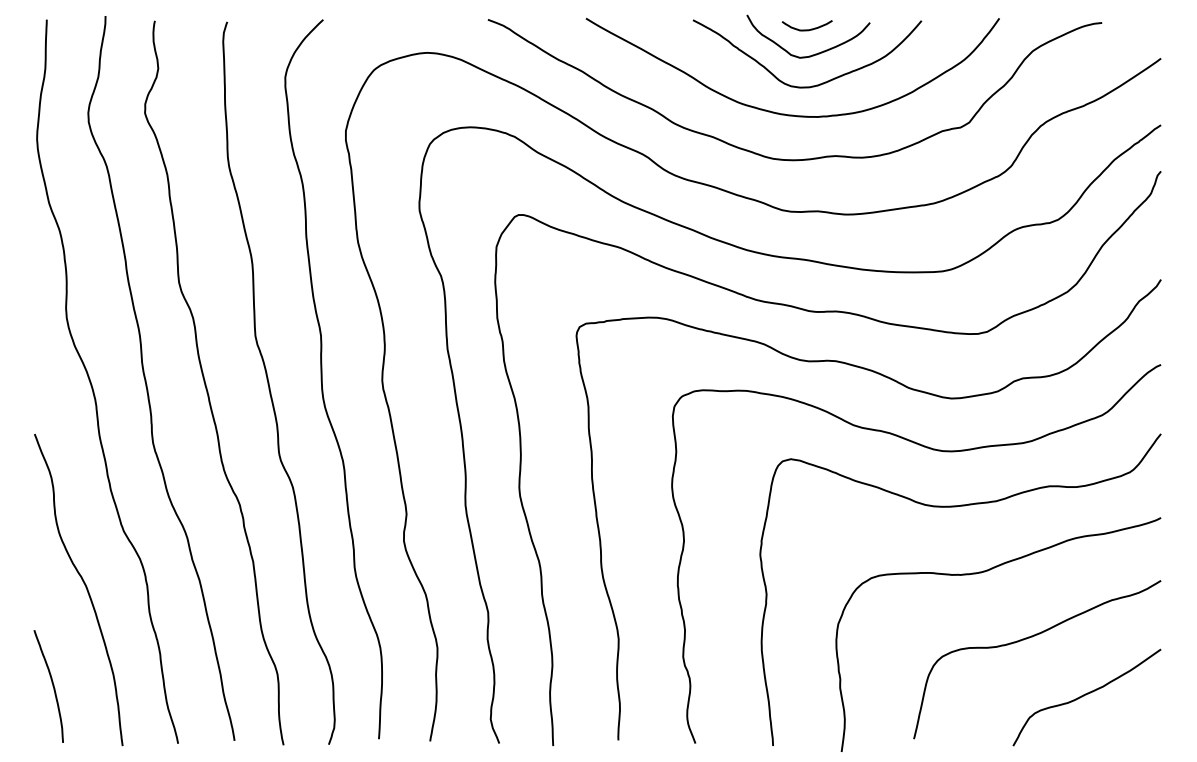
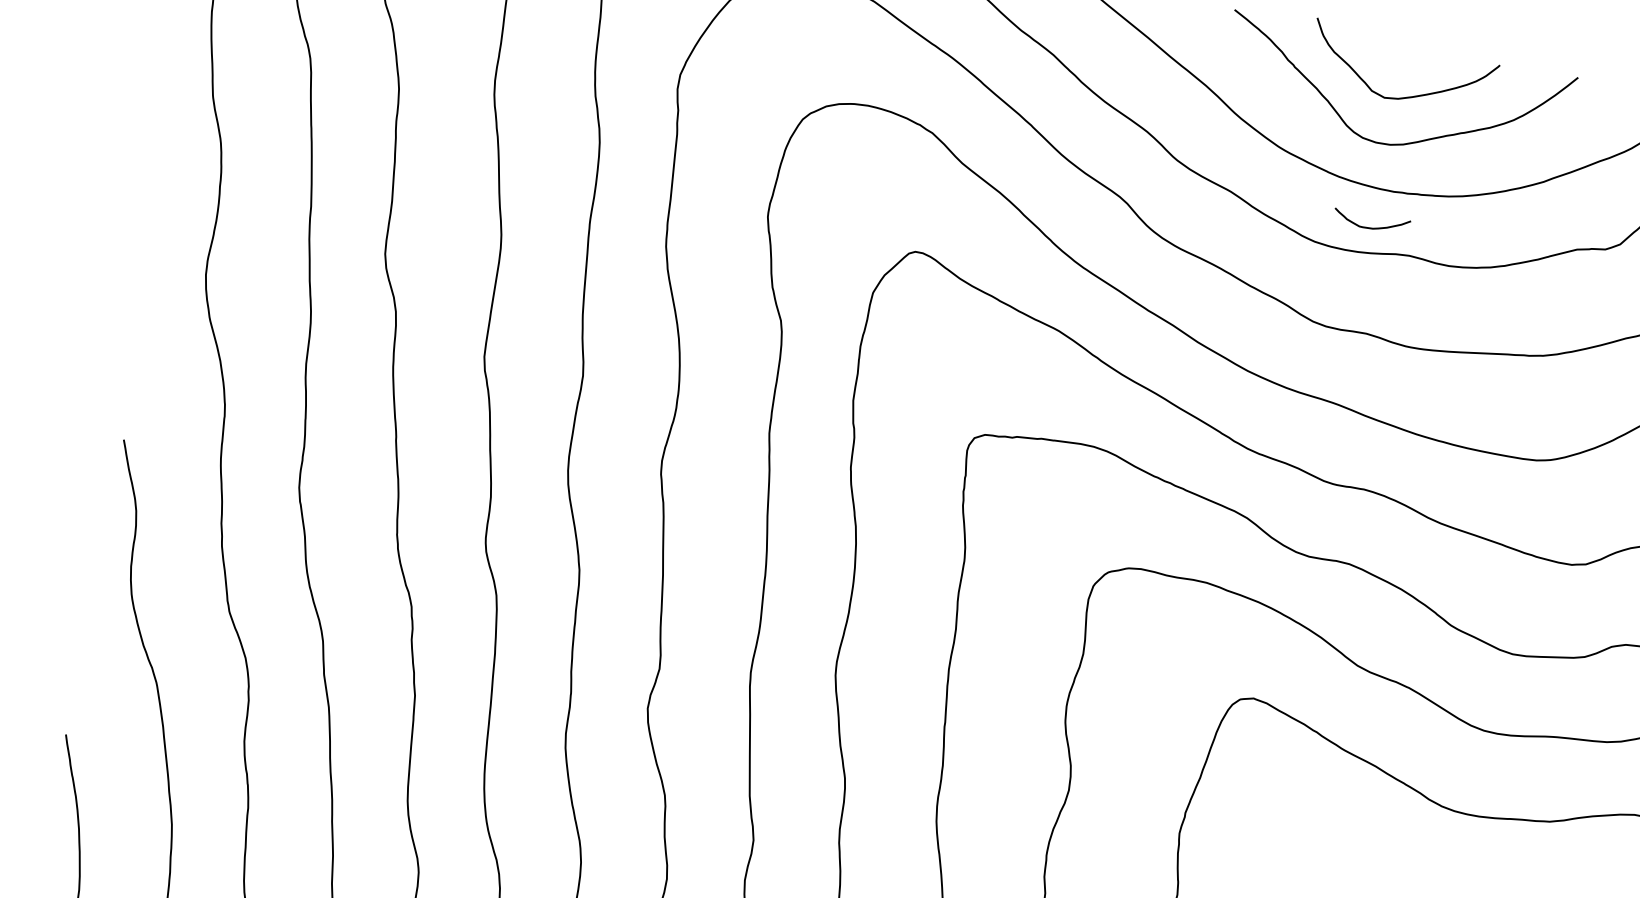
curve: (806, 29) -> (1369, 226), moved

